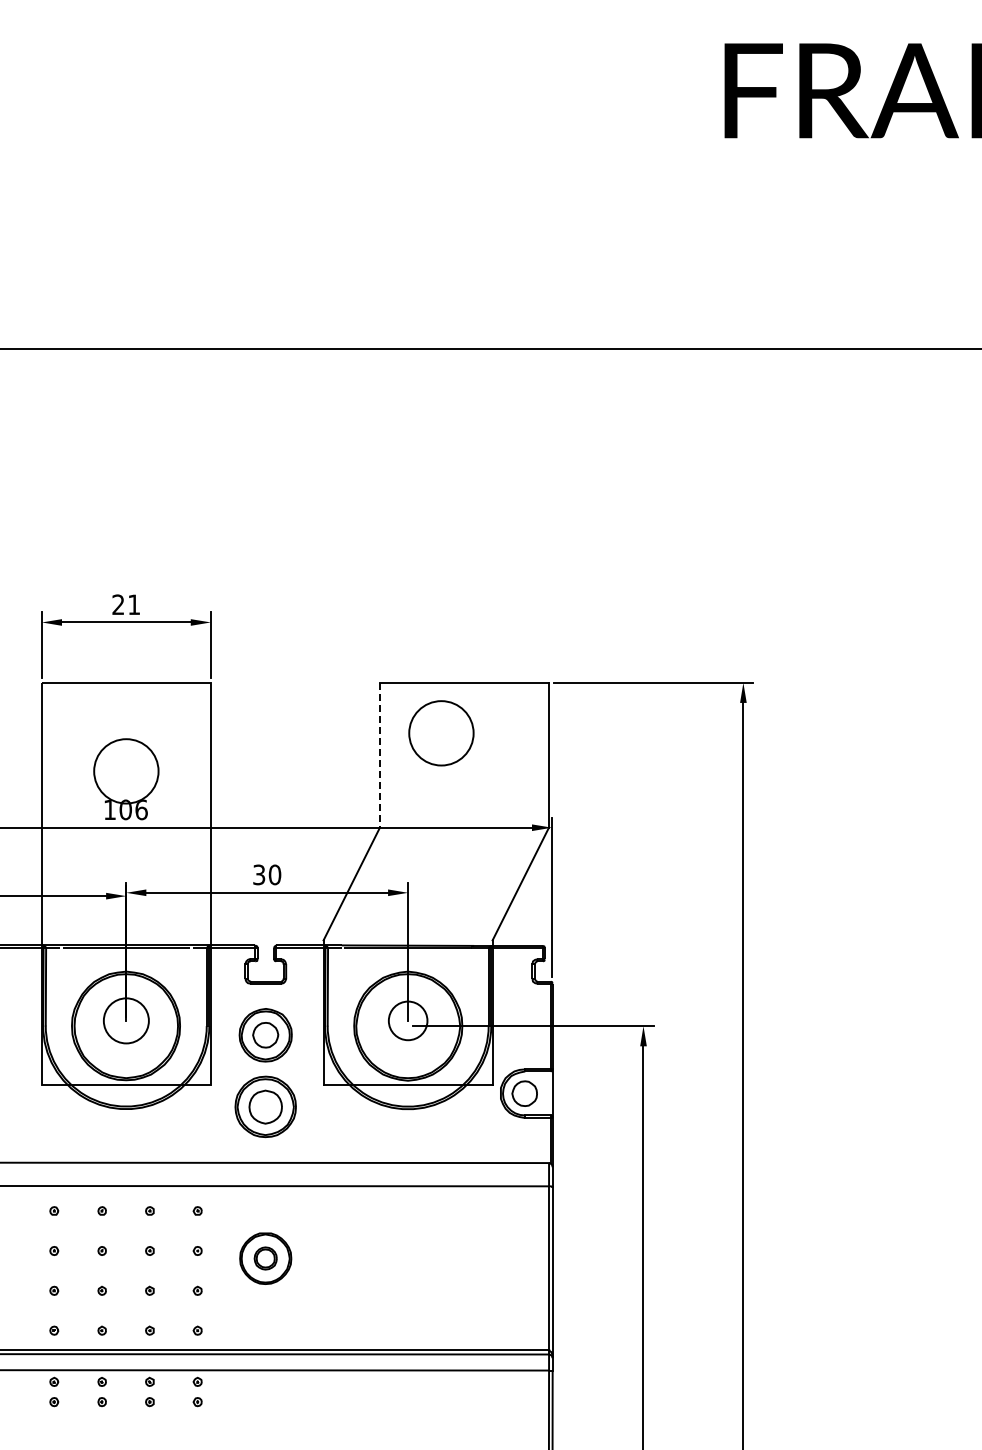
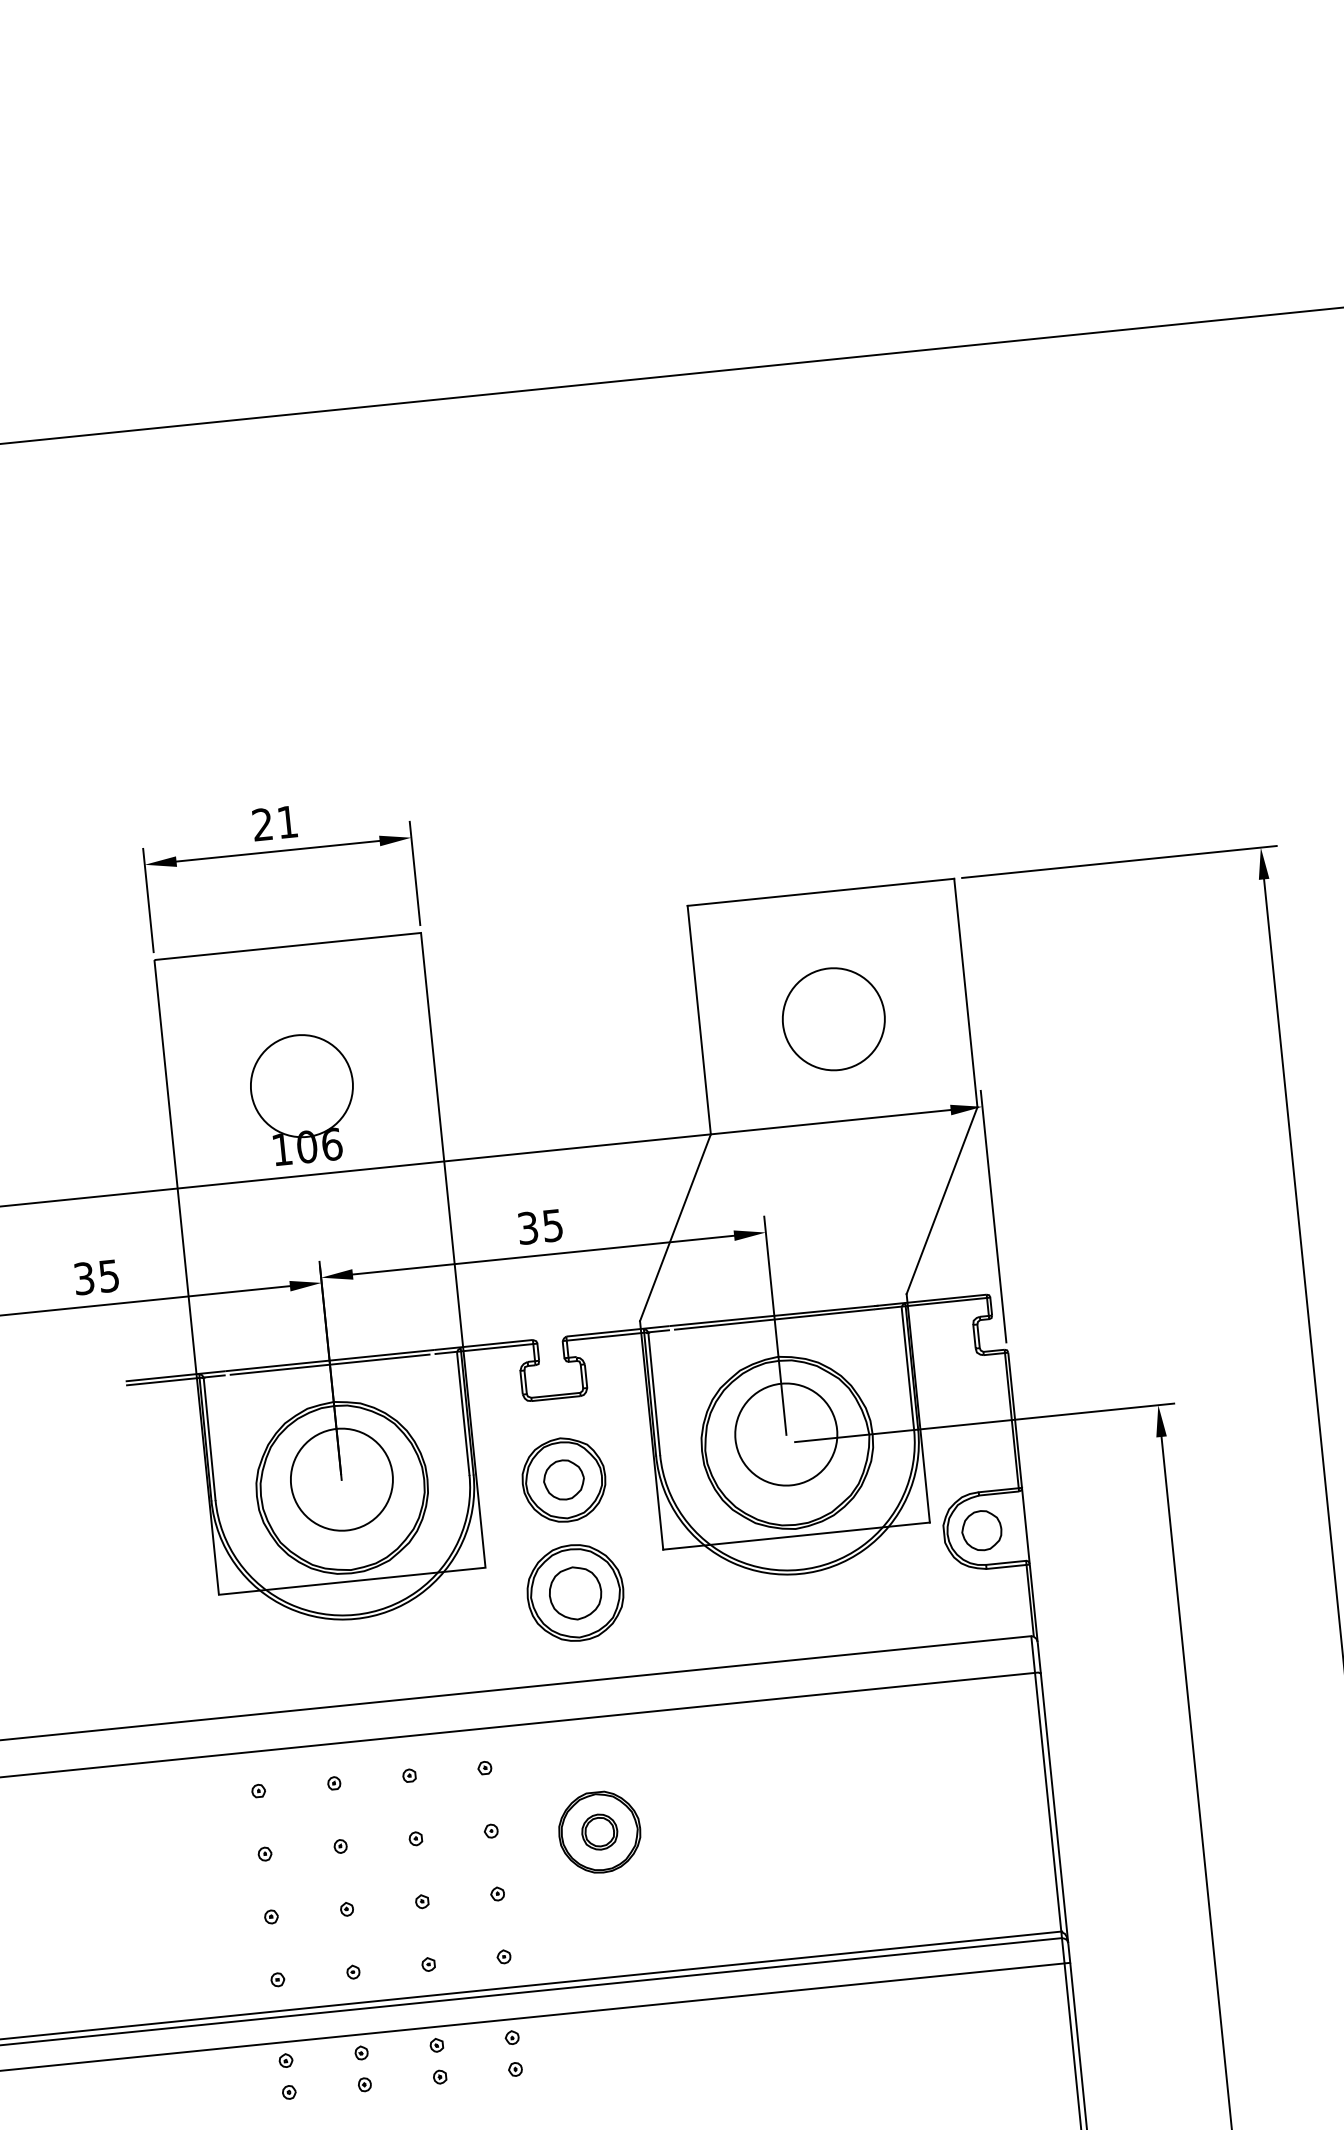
circle: (441, 733) -> (833, 1019), moved
line: (379, 755) -> (698, 1020), dashed -> solid
text: (274, 874) -> (552, 1225), 30 -> 35
circle: (126, 1020) -> (342, 1479), size x1.43
circle: (407, 1020) -> (785, 1434), size x1.67

